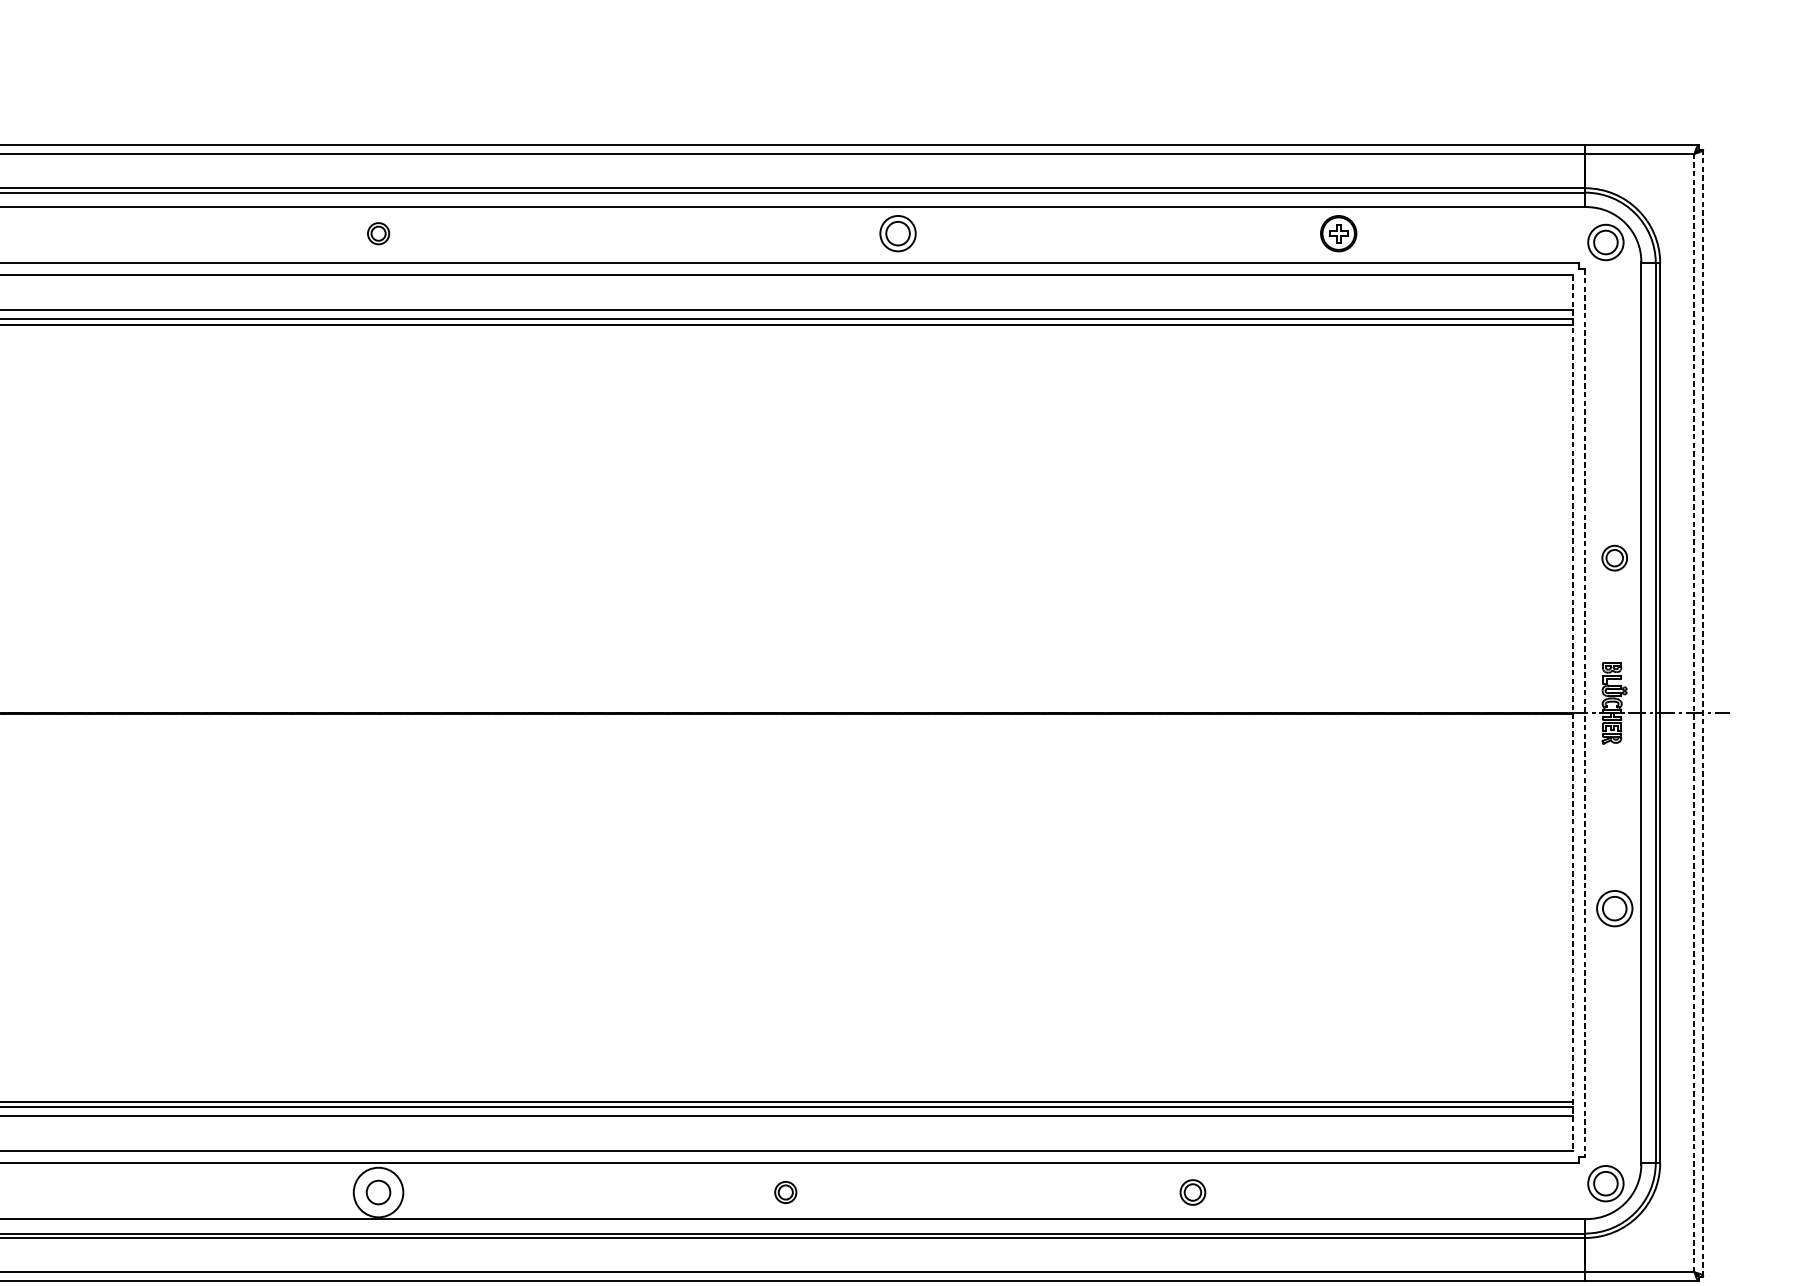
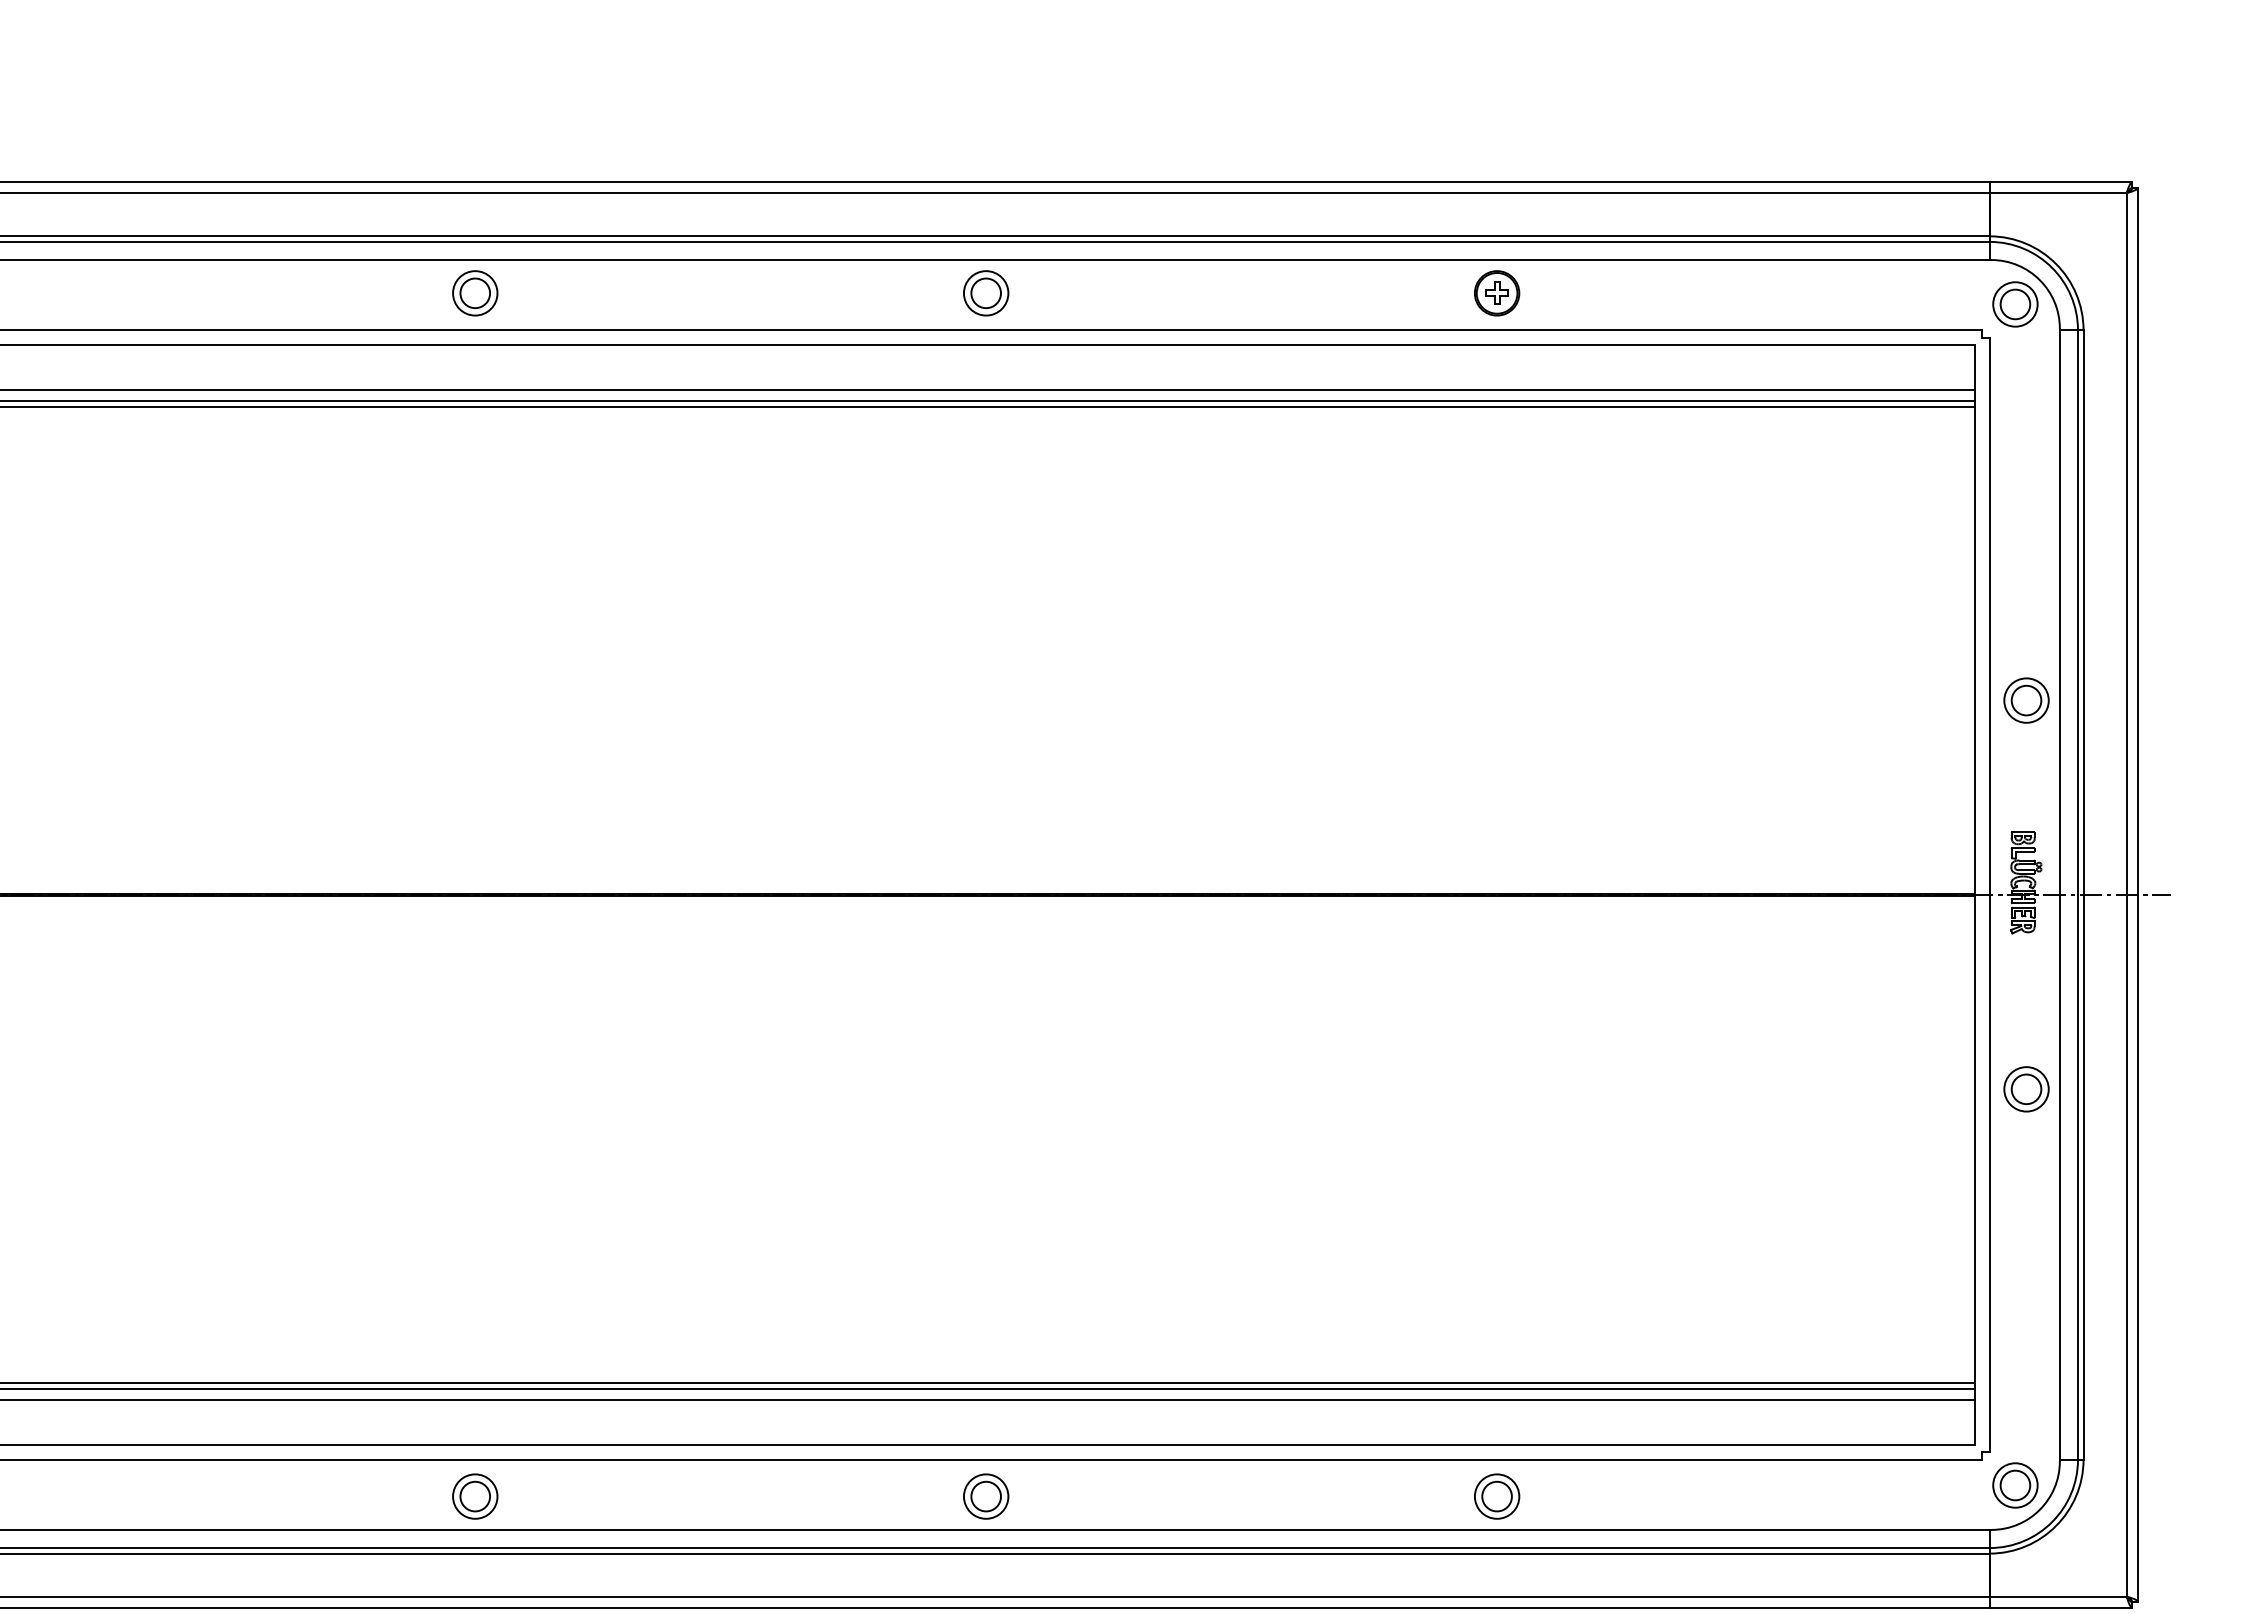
part: (378, 233) -> (475, 293), size x1.67
part: (898, 233) -> (986, 293), moved
part: (1339, 233) -> (1497, 293), moved
part: (1614, 558) -> (2026, 700), size x1.43
line: (1694, 712) -> (2126, 894), dashed -> solid
line: (1703, 712) -> (2137, 894), dashed -> solid
line: (1573, 713) -> (1974, 895), dashed -> solid
line: (1585, 713) -> (1989, 895), dashed -> solid
part: (1614, 908) -> (2026, 1089), moved
circle: (378, 1192) -> (475, 1496), size x0.71
part: (785, 1192) -> (986, 1496), size x1.67
part: (1193, 1192) -> (1497, 1496), size x1.43

